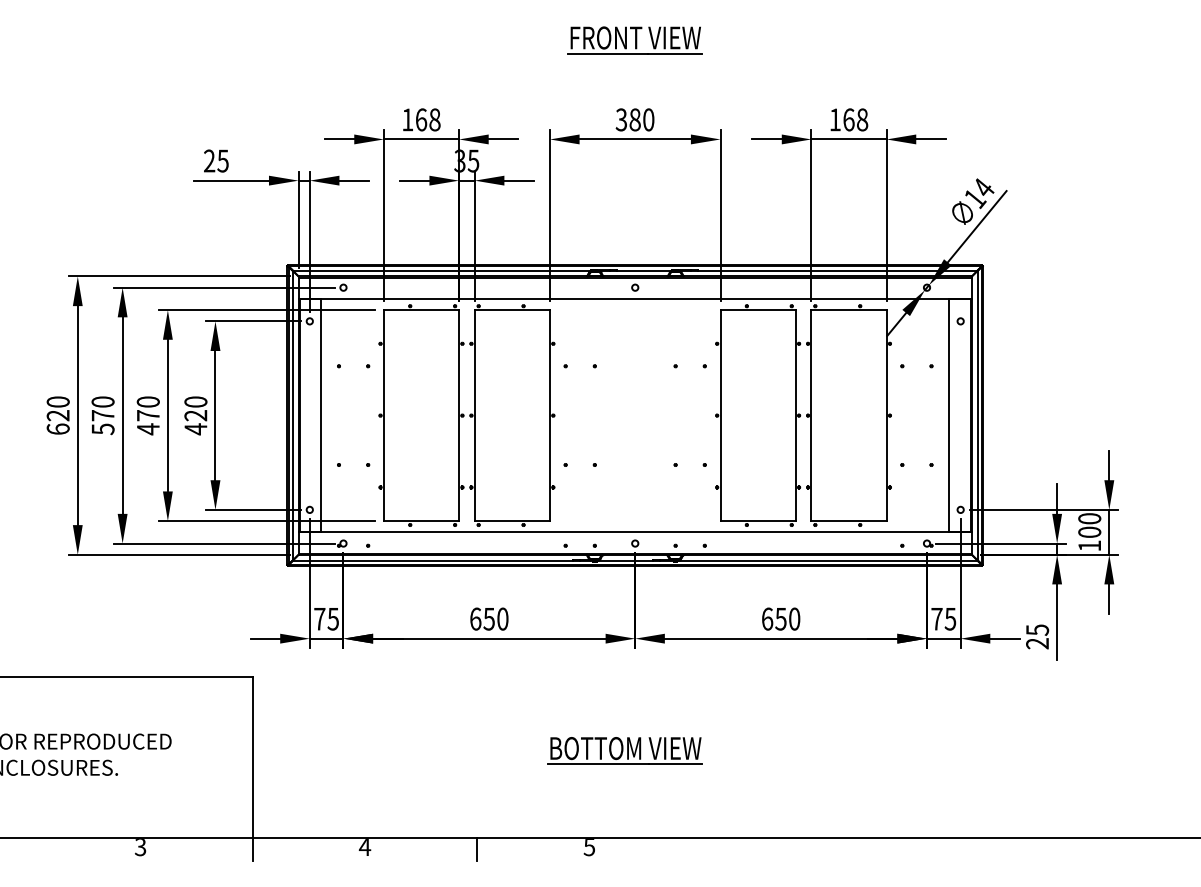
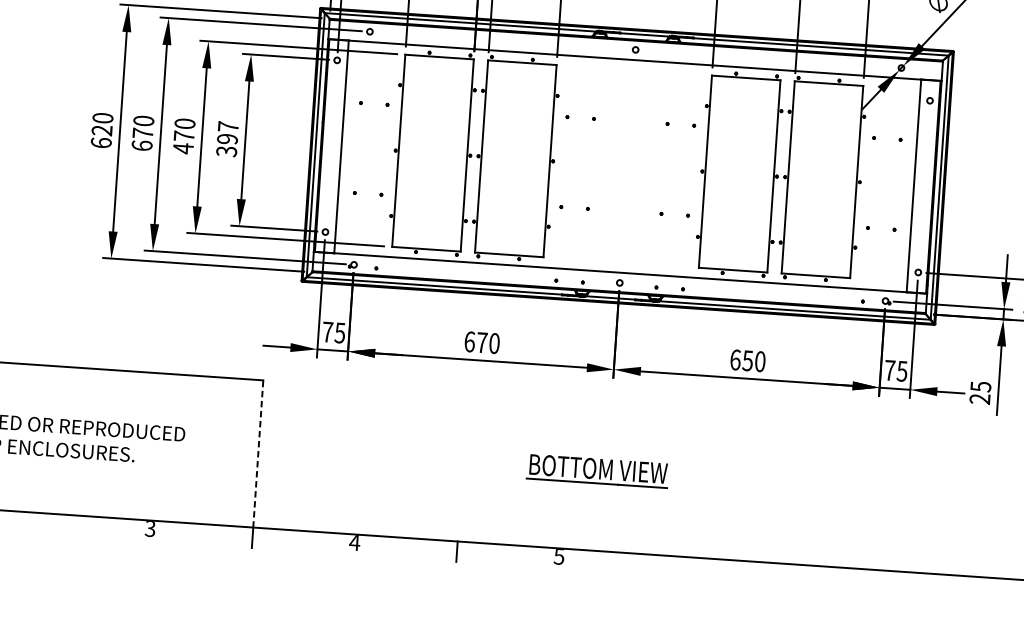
text: (195, 415) -> (227, 139), 420 -> 397
text: (102, 429) -> (141, 145), 570 -> 670
text: (488, 619) -> (481, 343), 650 -> 670
line: (252, 757) -> (257, 454), solid -> dashed

